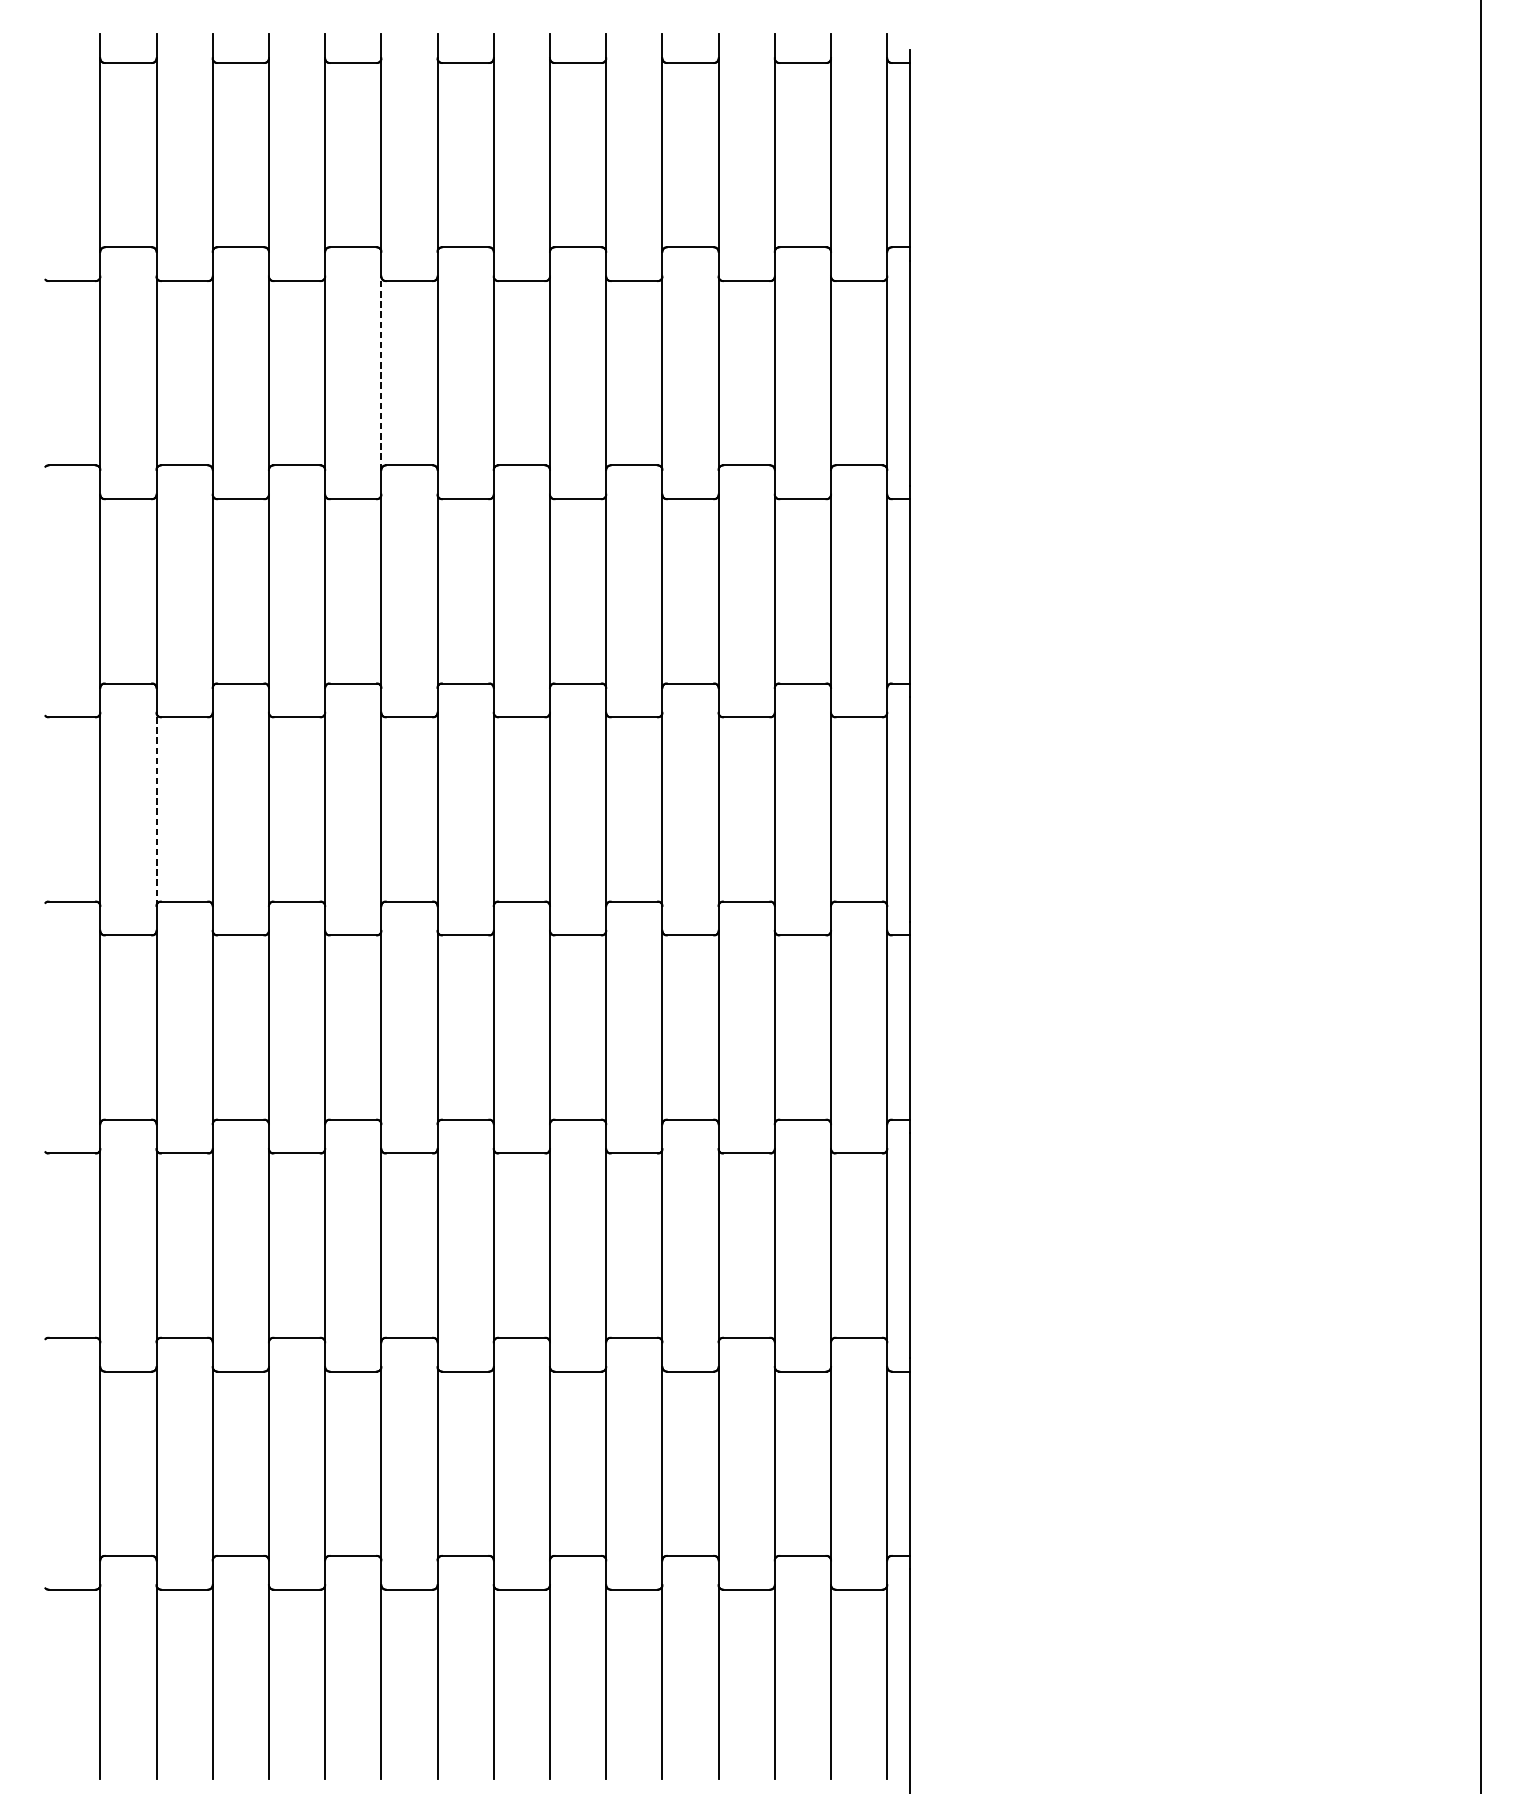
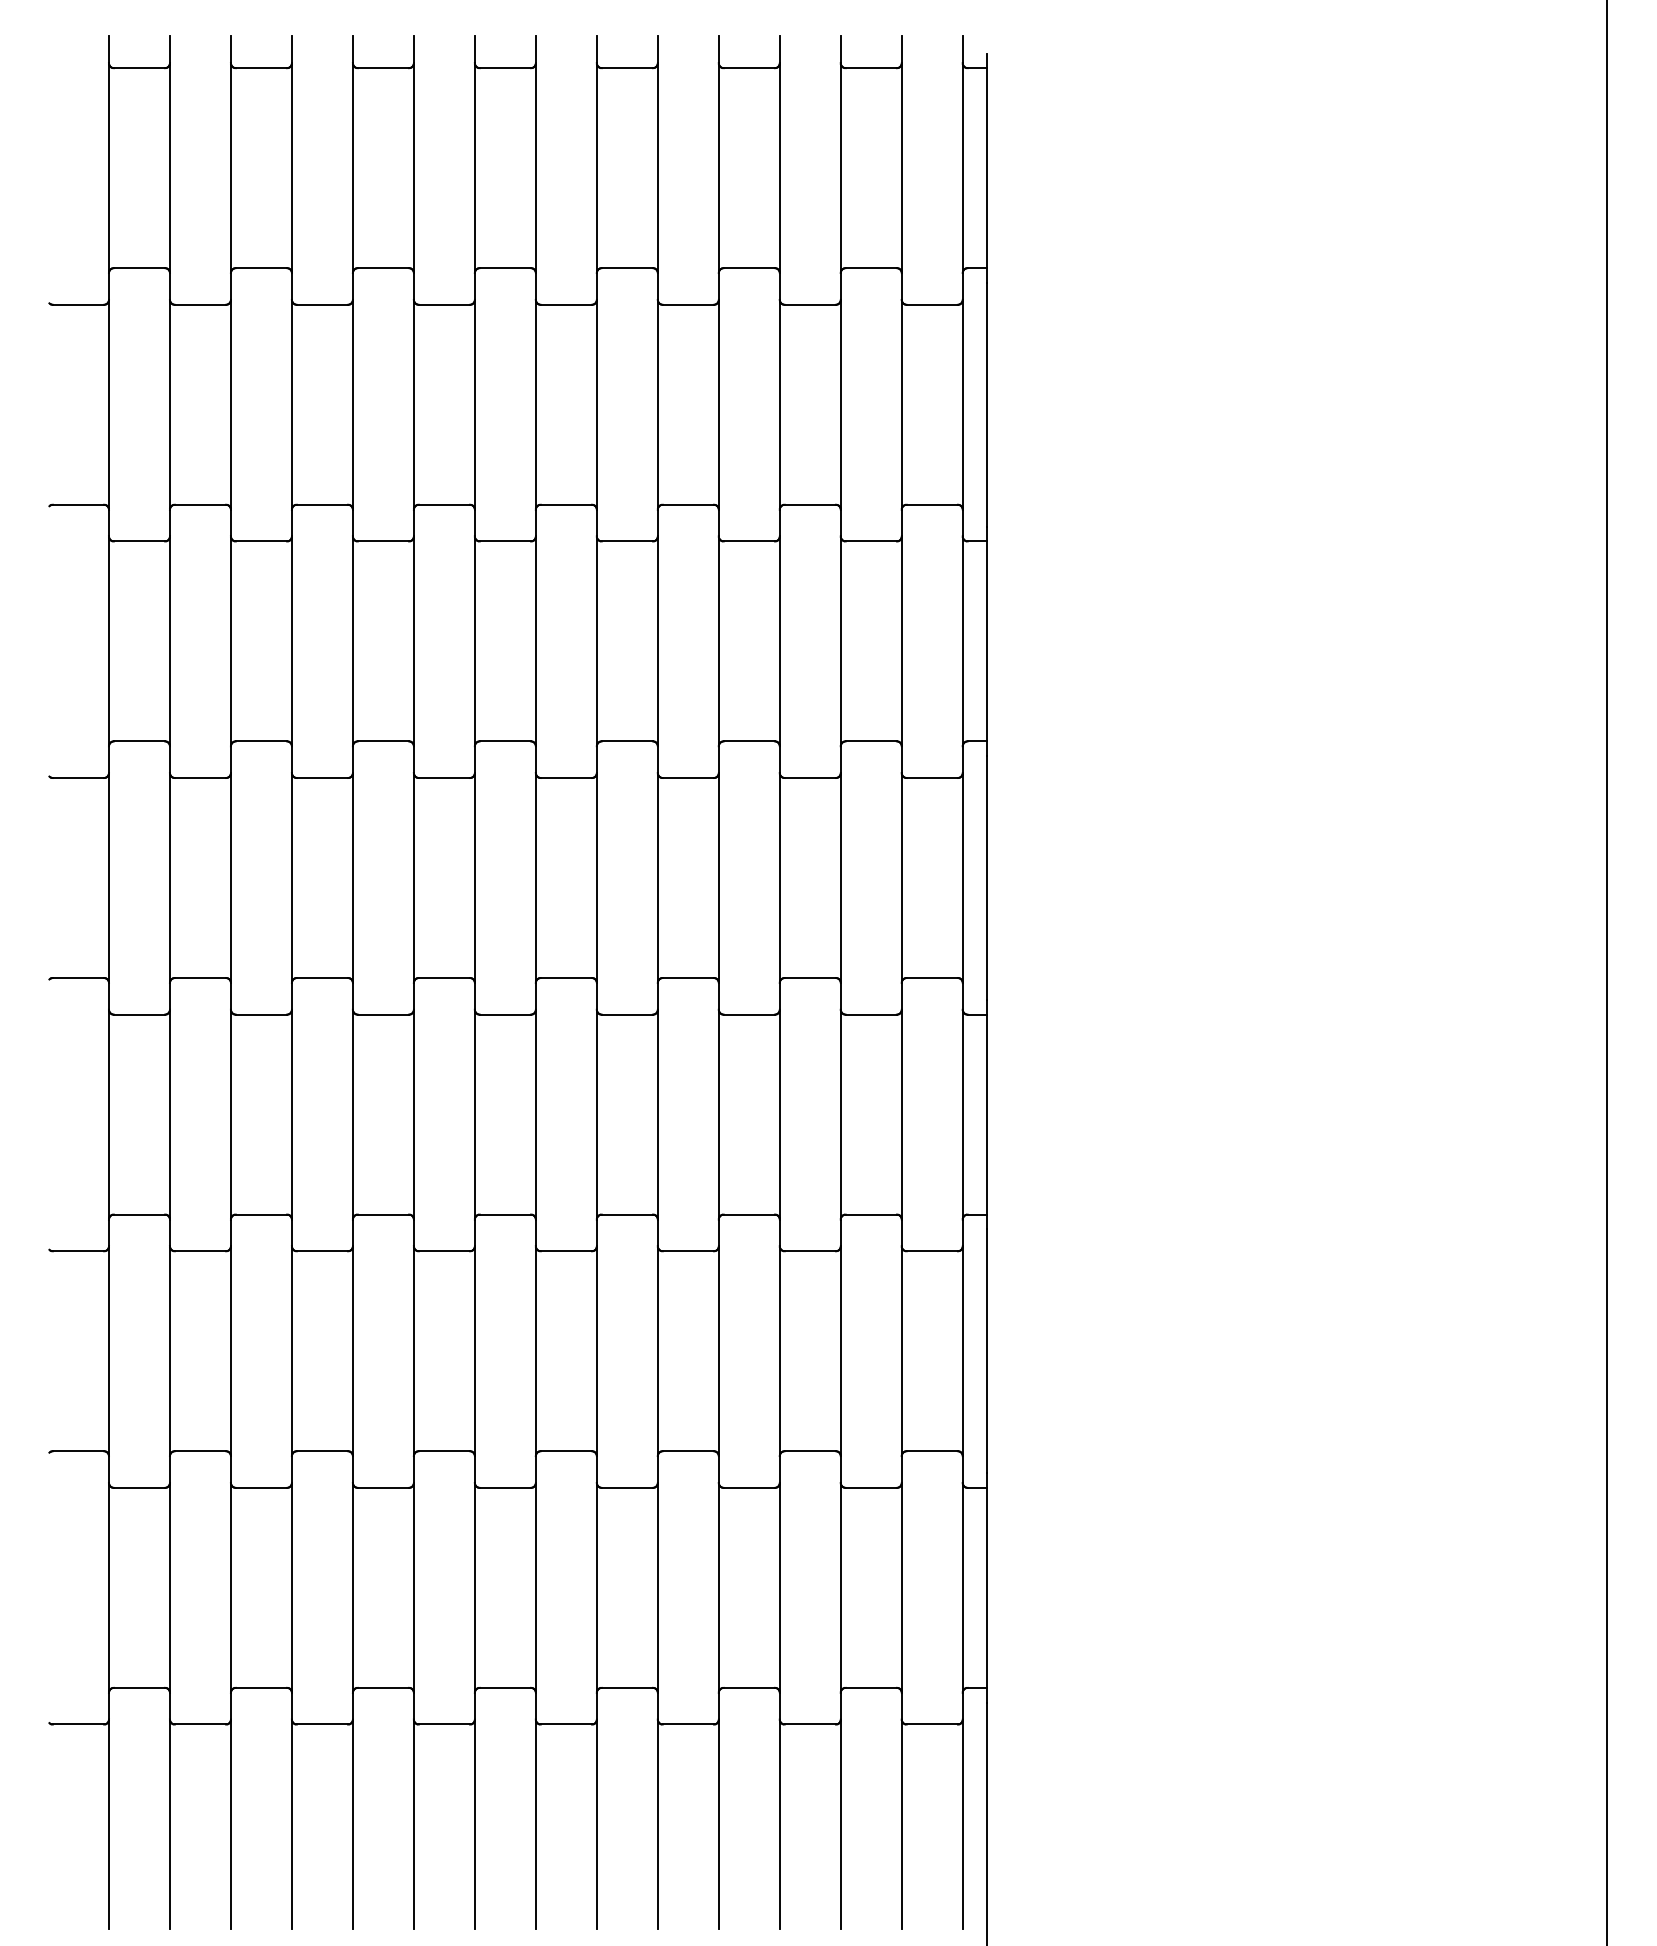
line: (380, 373) -> (413, 404), dashed -> solid
line: (156, 809) -> (169, 878), dashed -> solid

